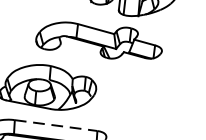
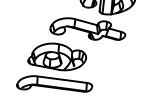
line: (56, 125) -> (62, 79), dashed -> solid

